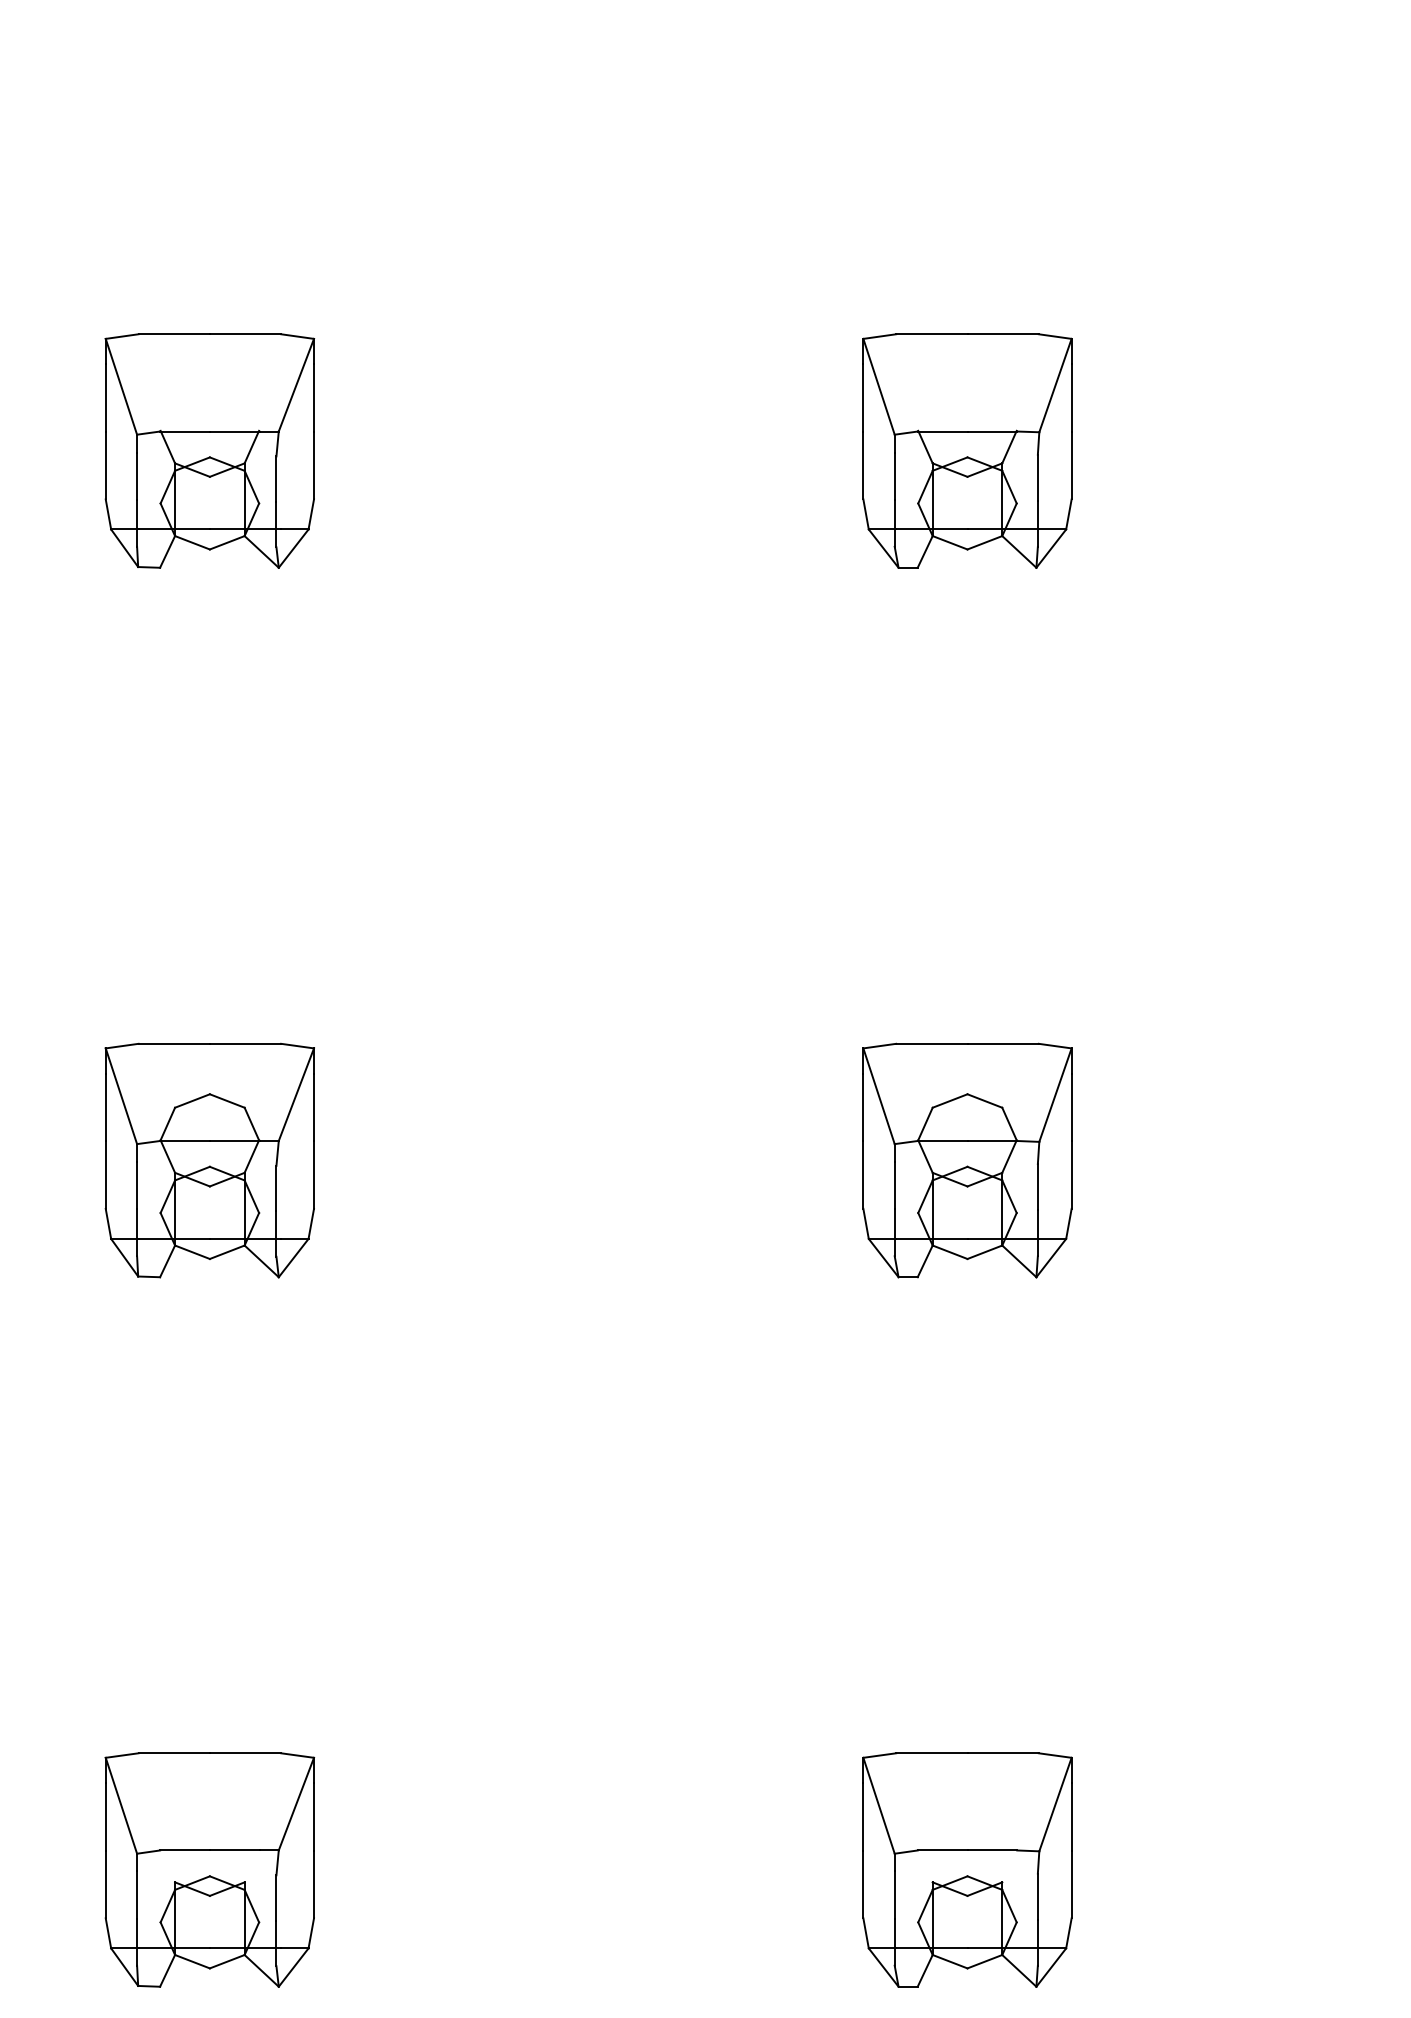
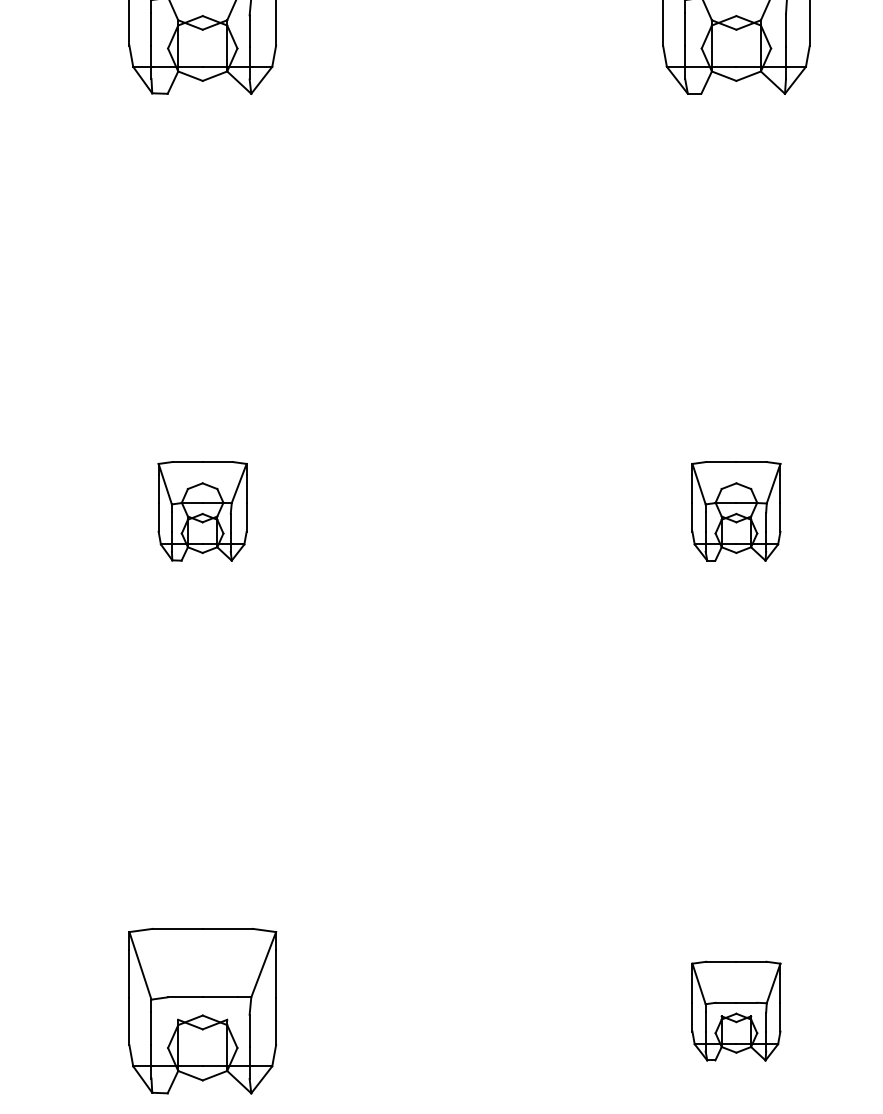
part: (209, 1160) -> (202, 511), size x0.6
part: (967, 1160) -> (736, 511), size x0.6
part: (967, 1869) -> (736, 1010), size x0.6

